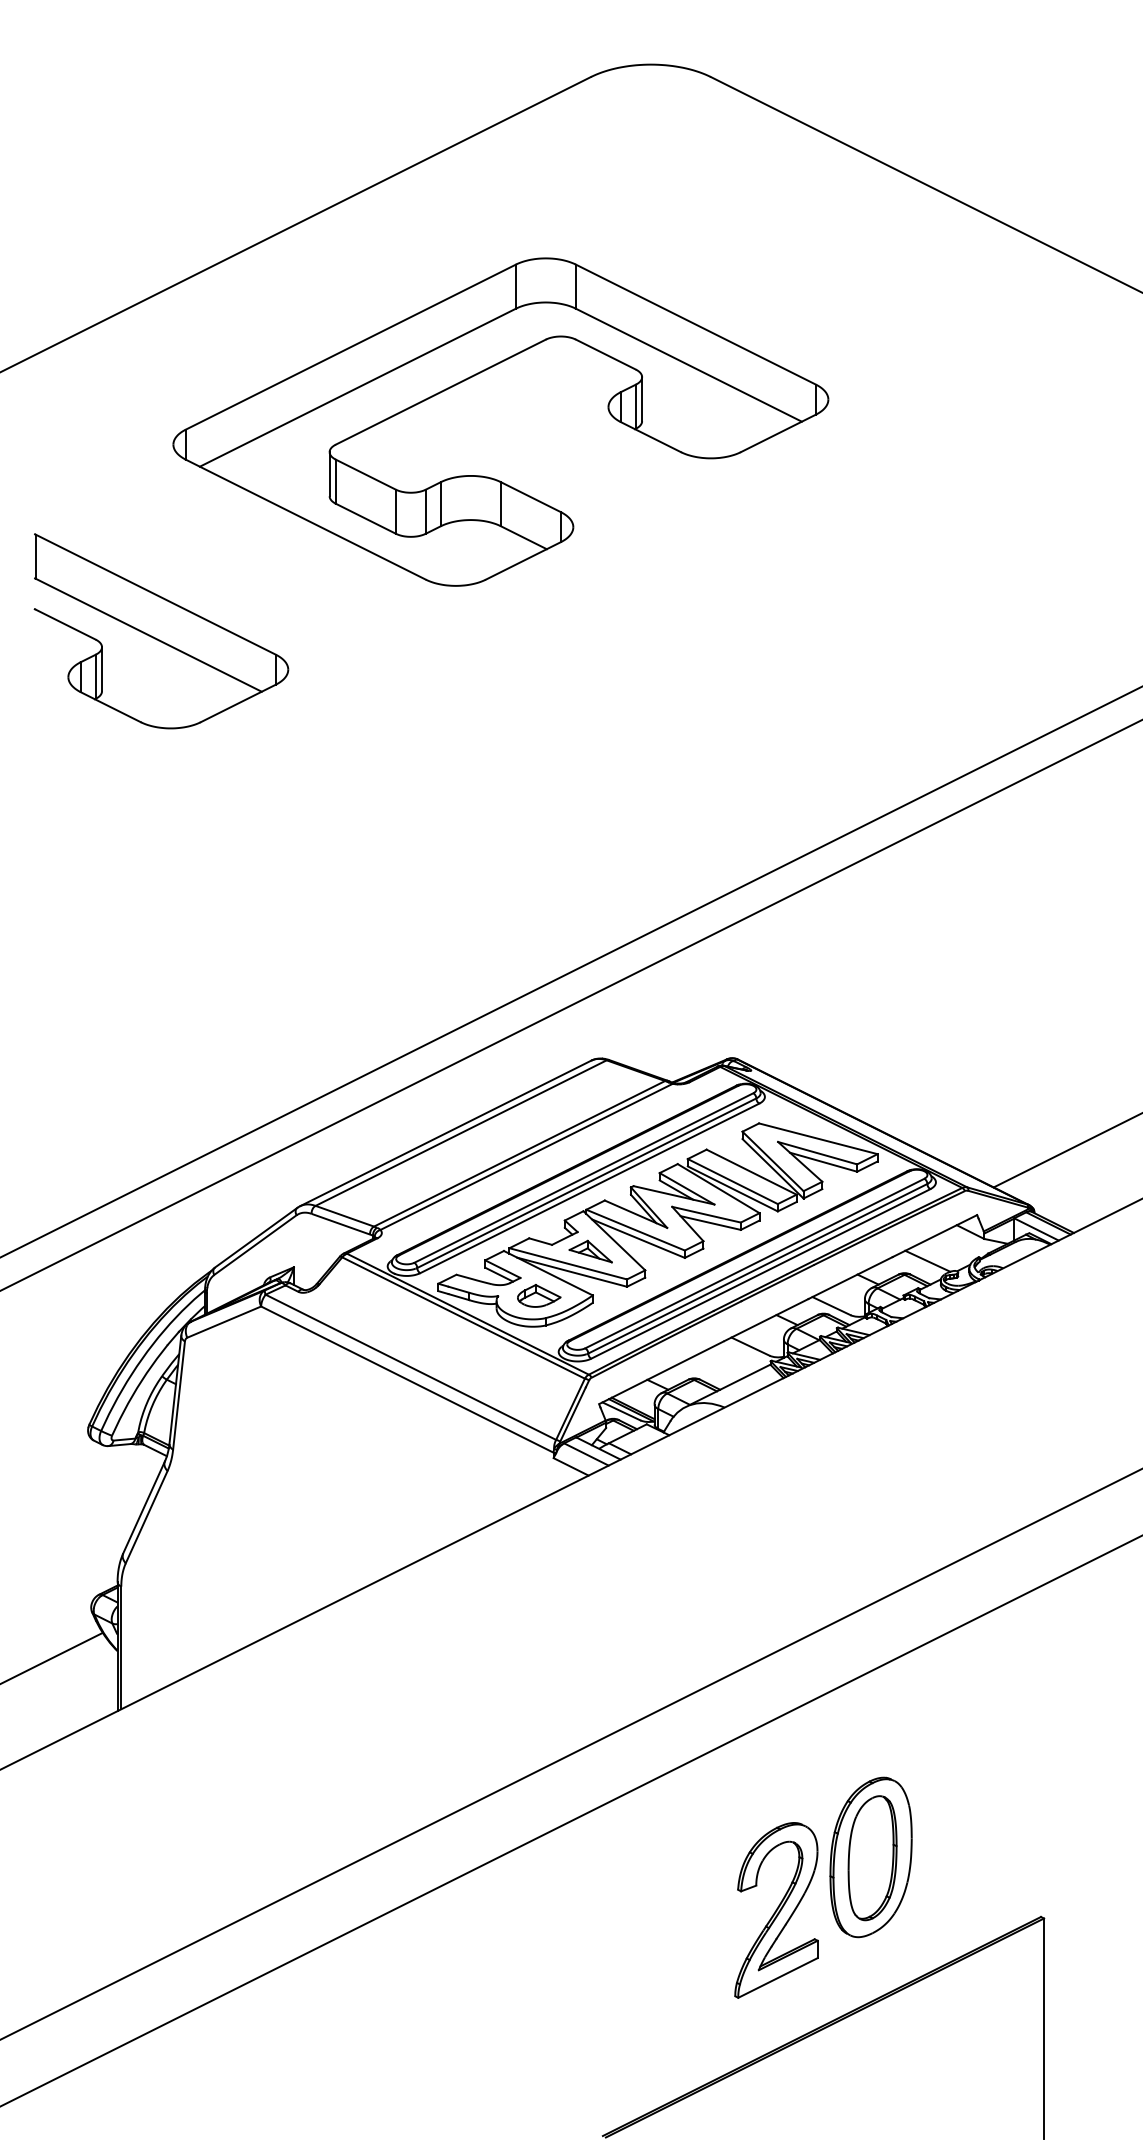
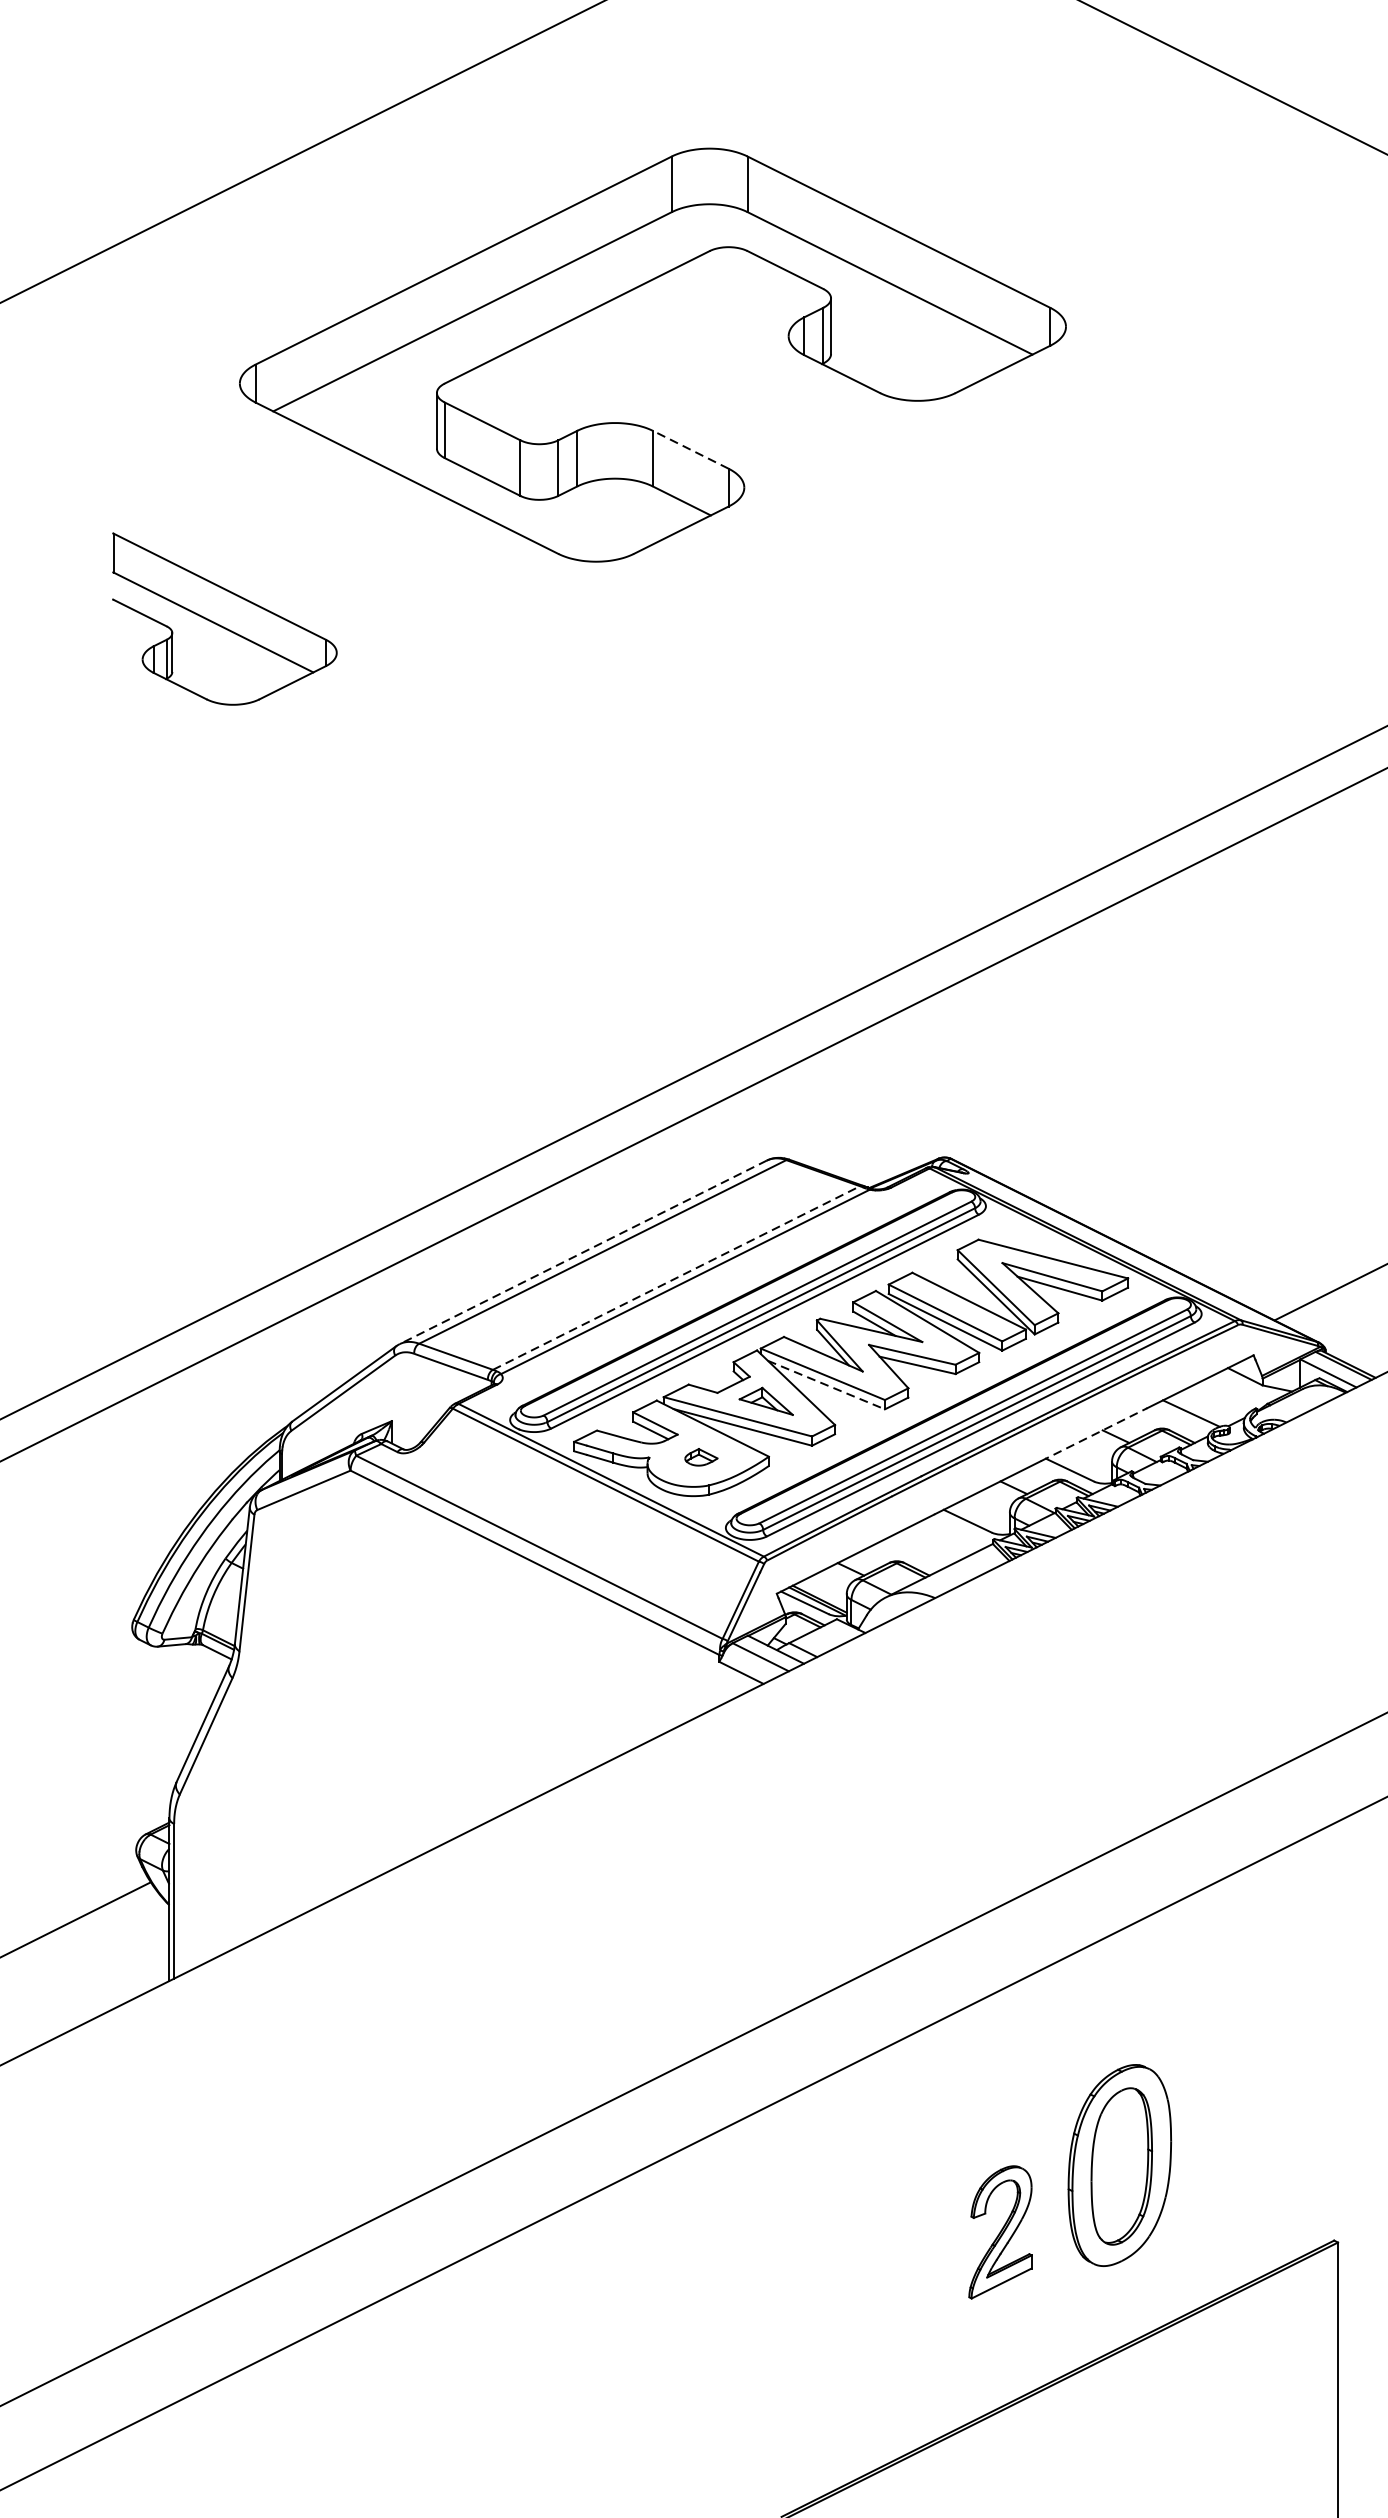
line: (530, 497) -> (690, 450), solid -> dashed
part: (161, 631) -> (224, 619), size x0.7
line: (445, 1133) -> (583, 1252), solid -> dashed
line: (519, 1153) -> (676, 1277), solid -> dashed
line: (638, 1238) -> (826, 1384), solid -> dashed
line: (851, 1277) -> (1095, 1434), solid -> dashed
part: (539, 1295) -> (701, 1456), size x0.6
part: (776, 1910) -> (1000, 2232), size x0.6

